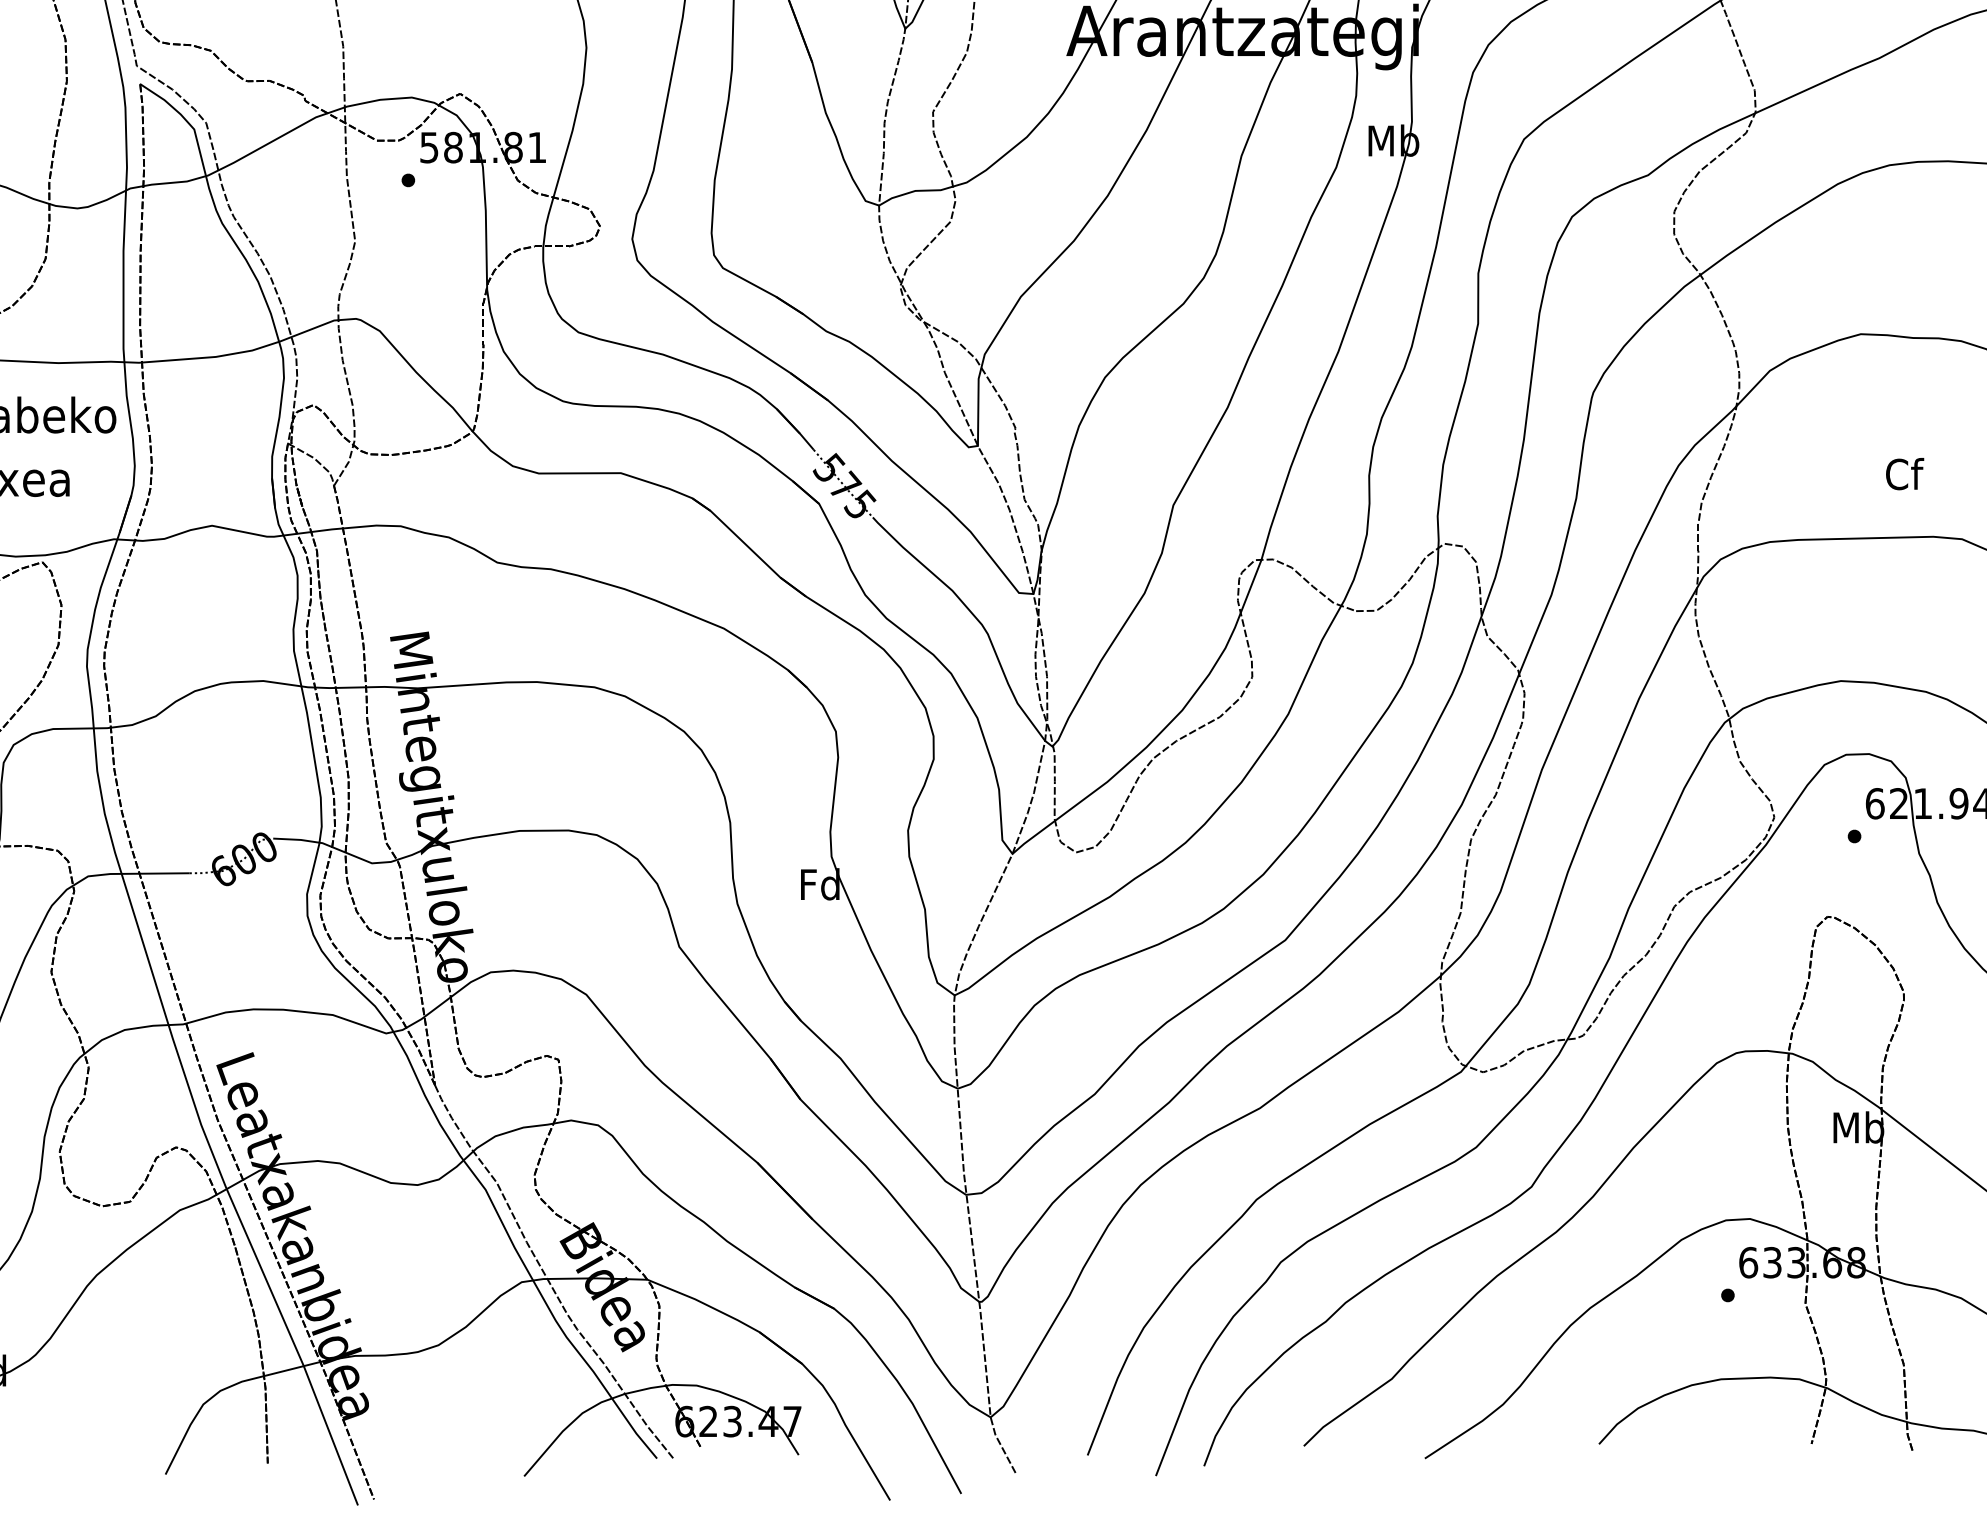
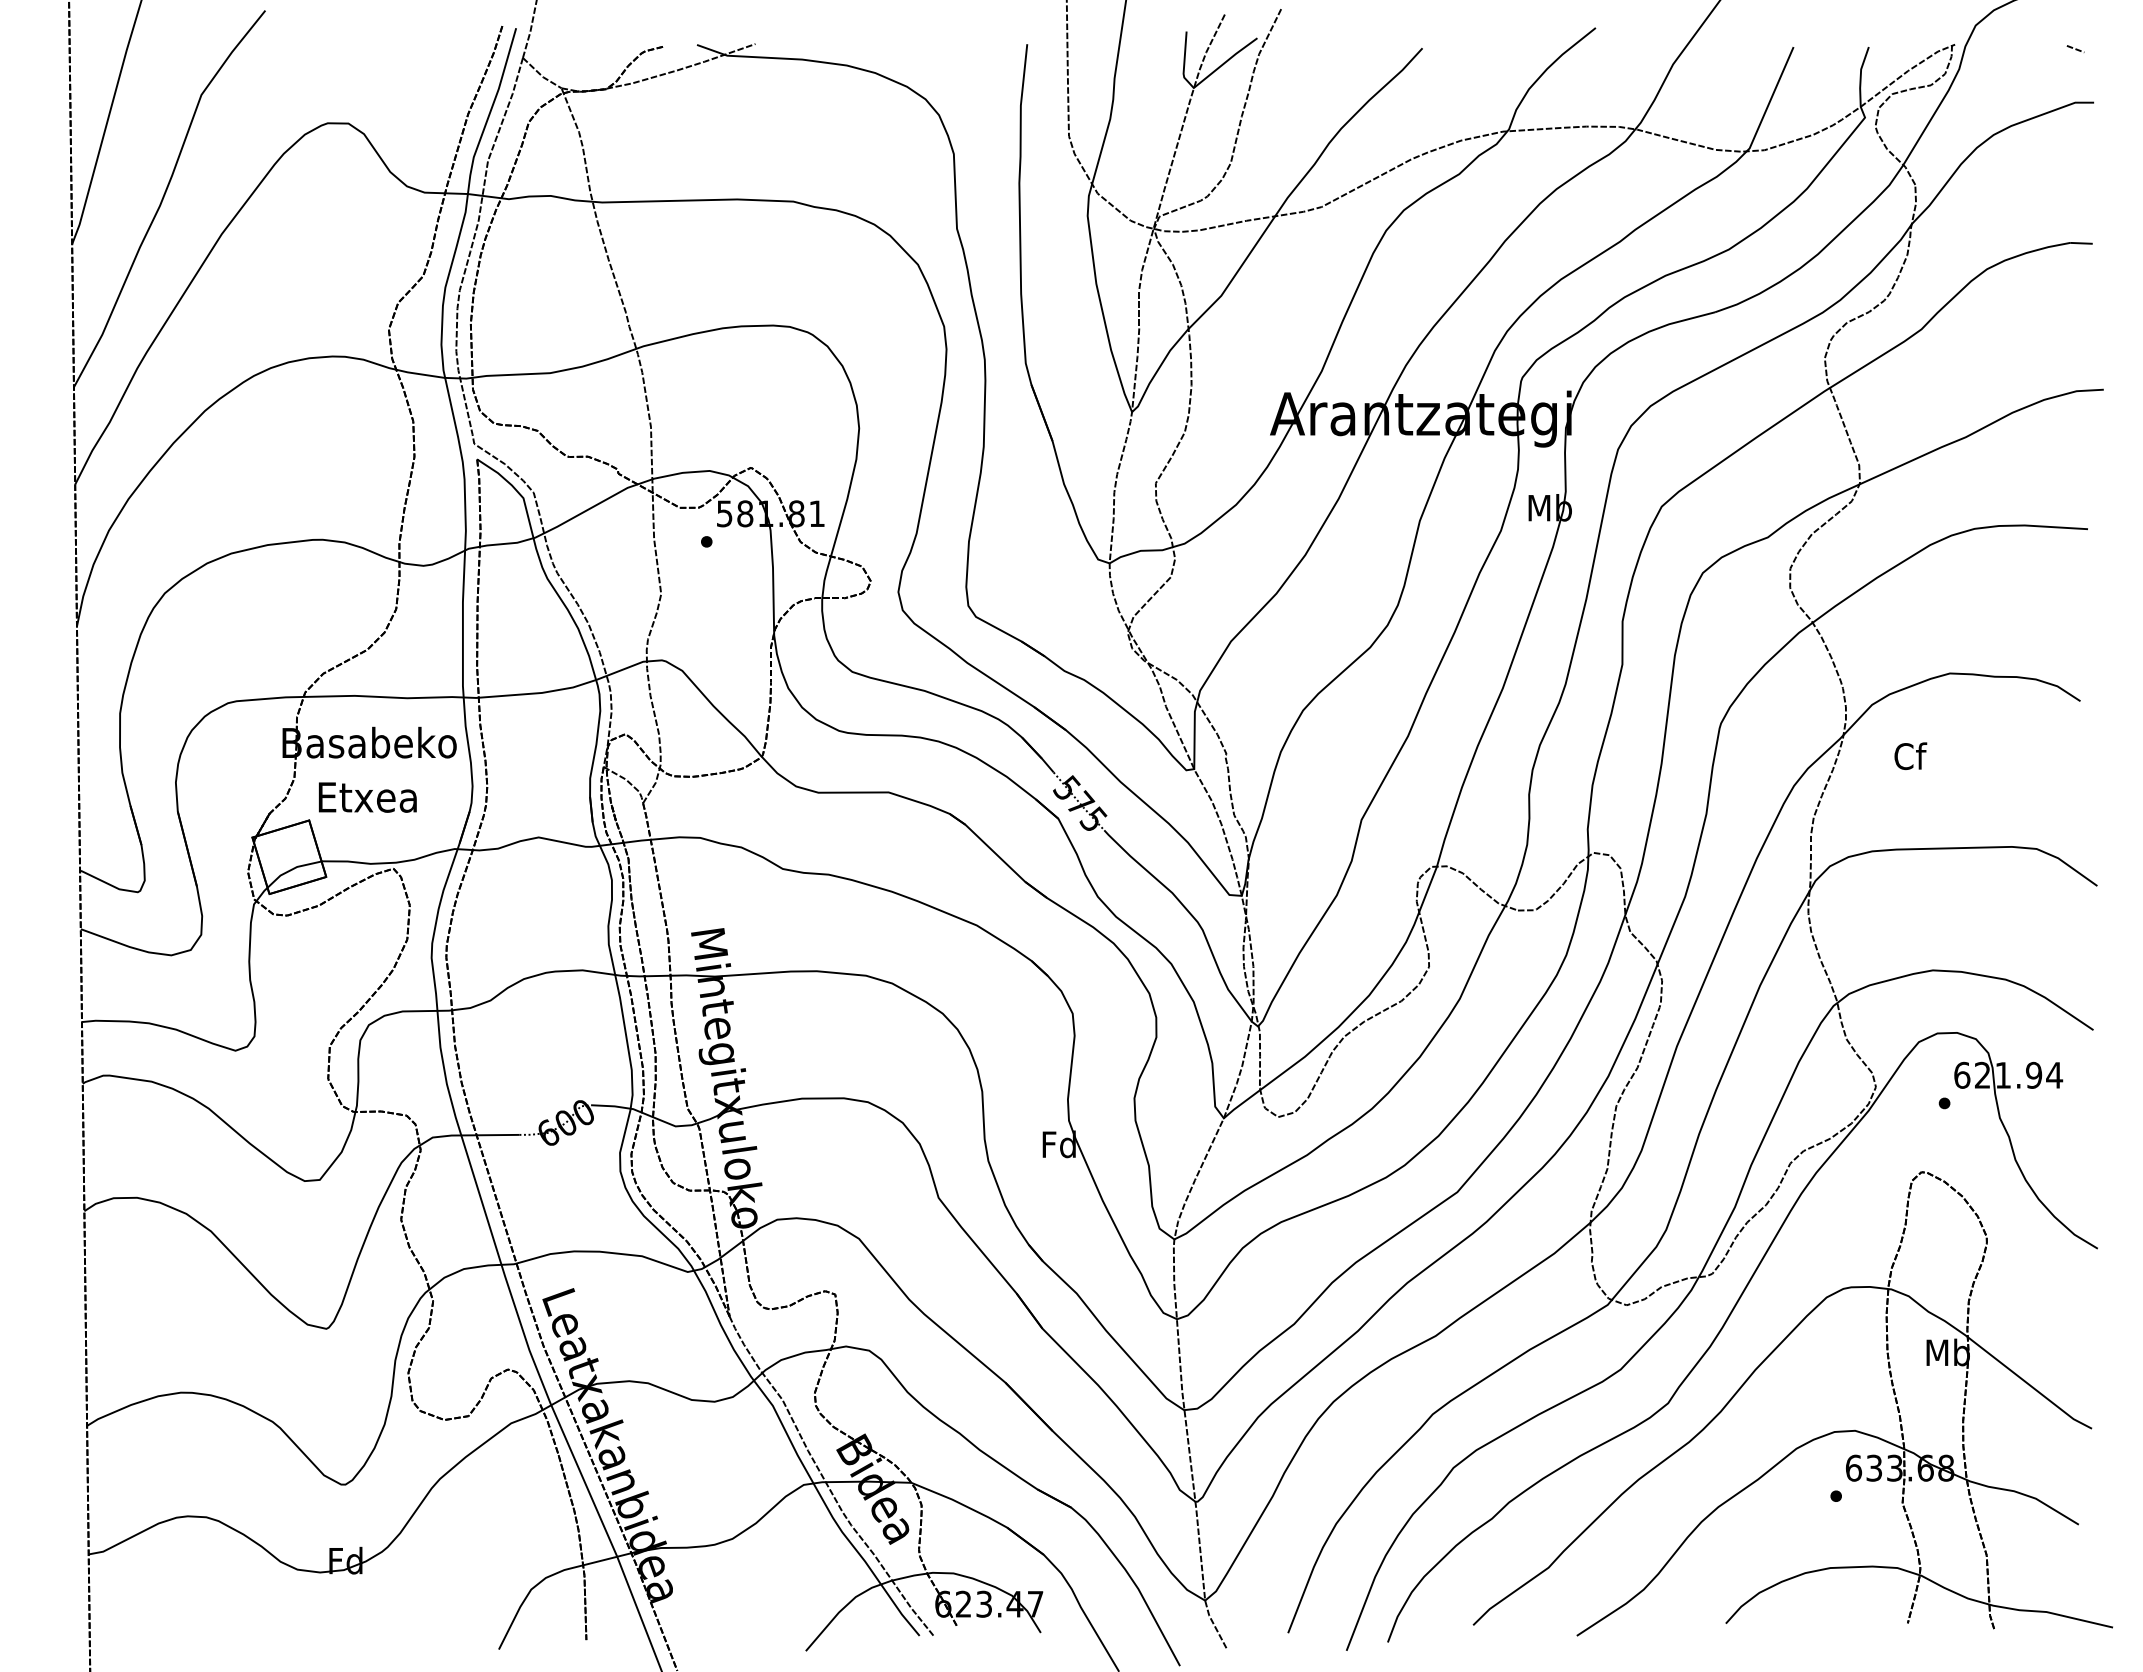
text: (1904, 474) -> (1910, 756), moved

